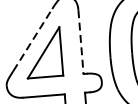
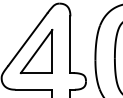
line: (33, 40) -> (28, 39), dashed -> solid
line: (81, 43) -> (70, 45), dashed -> solid

